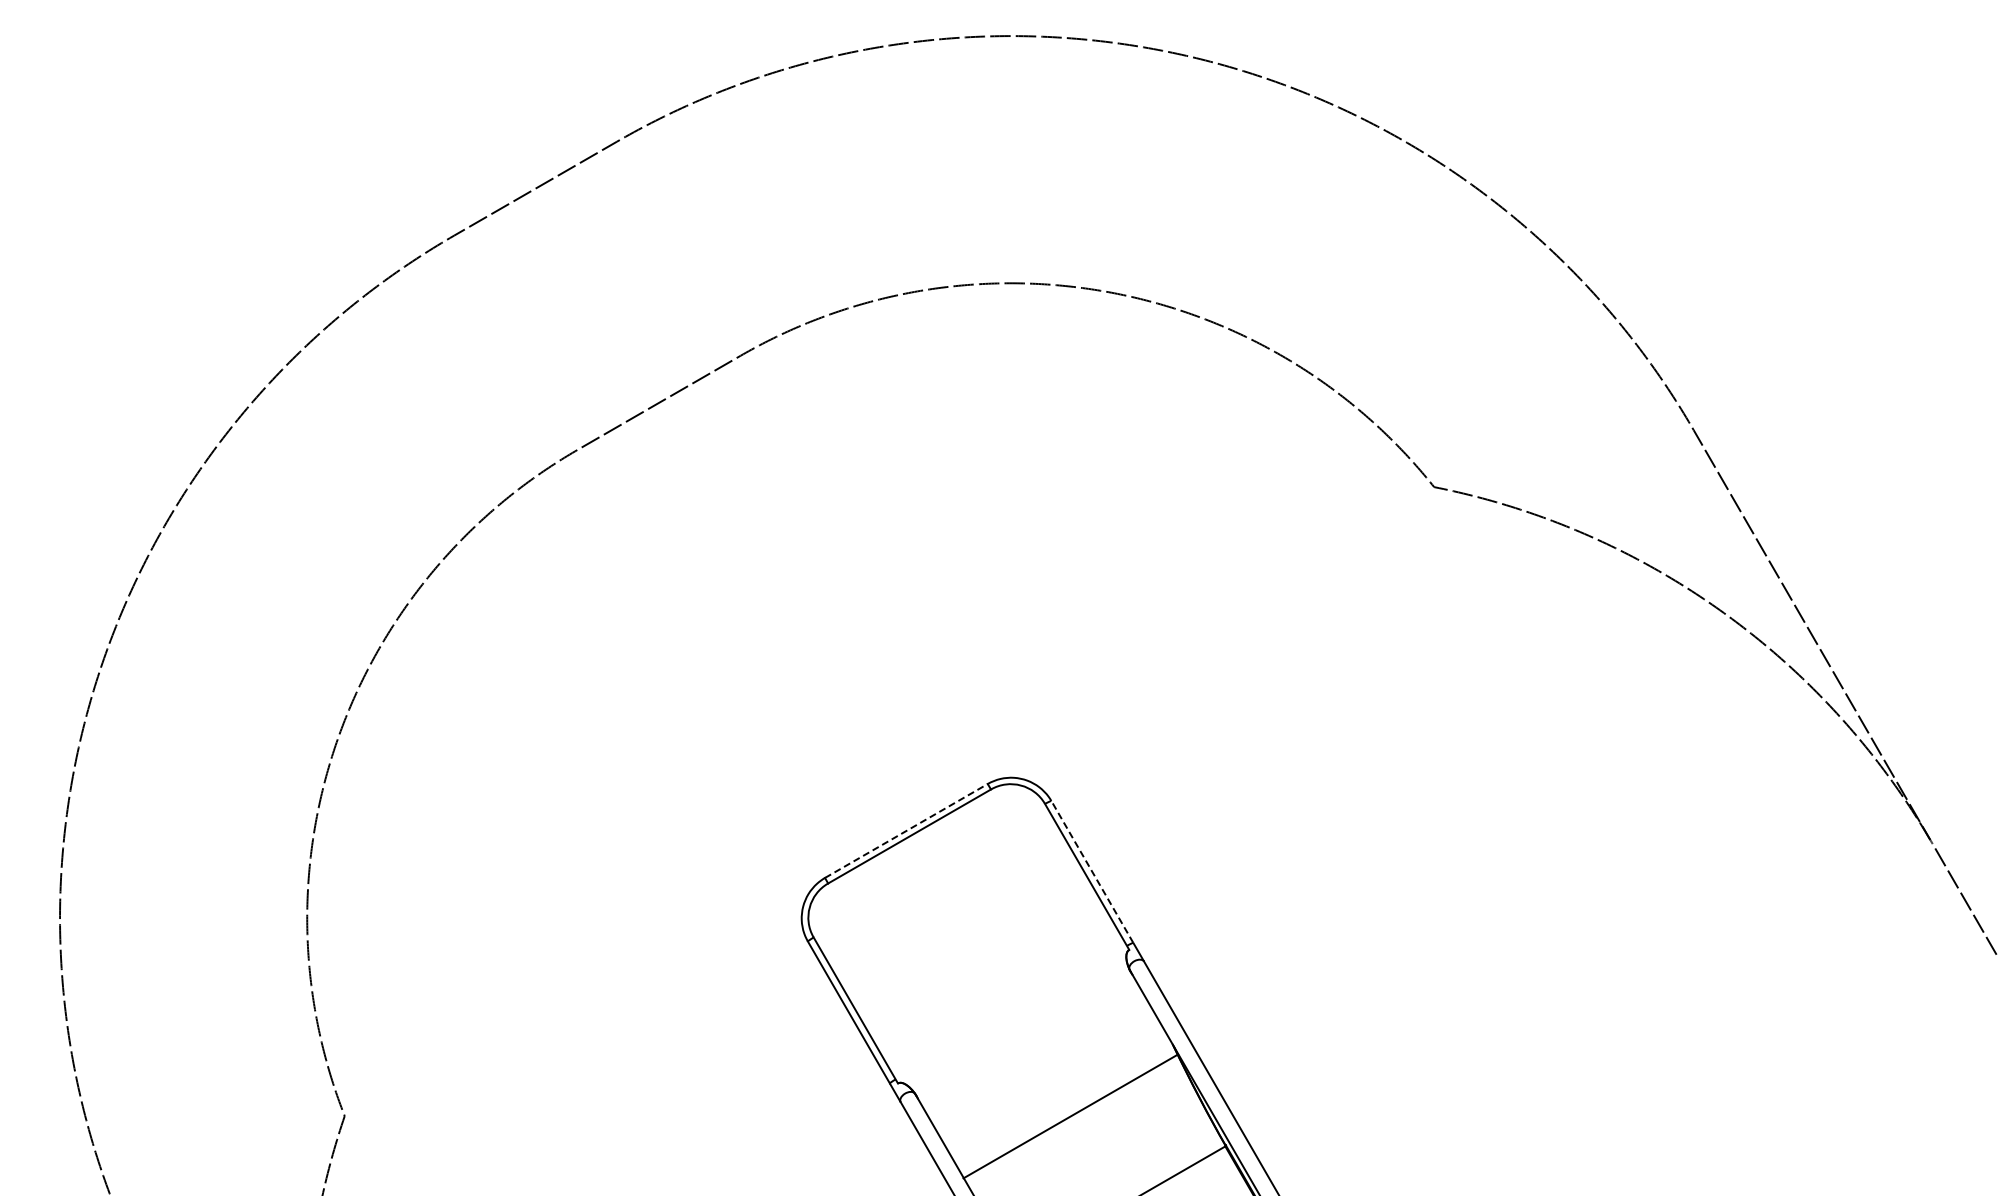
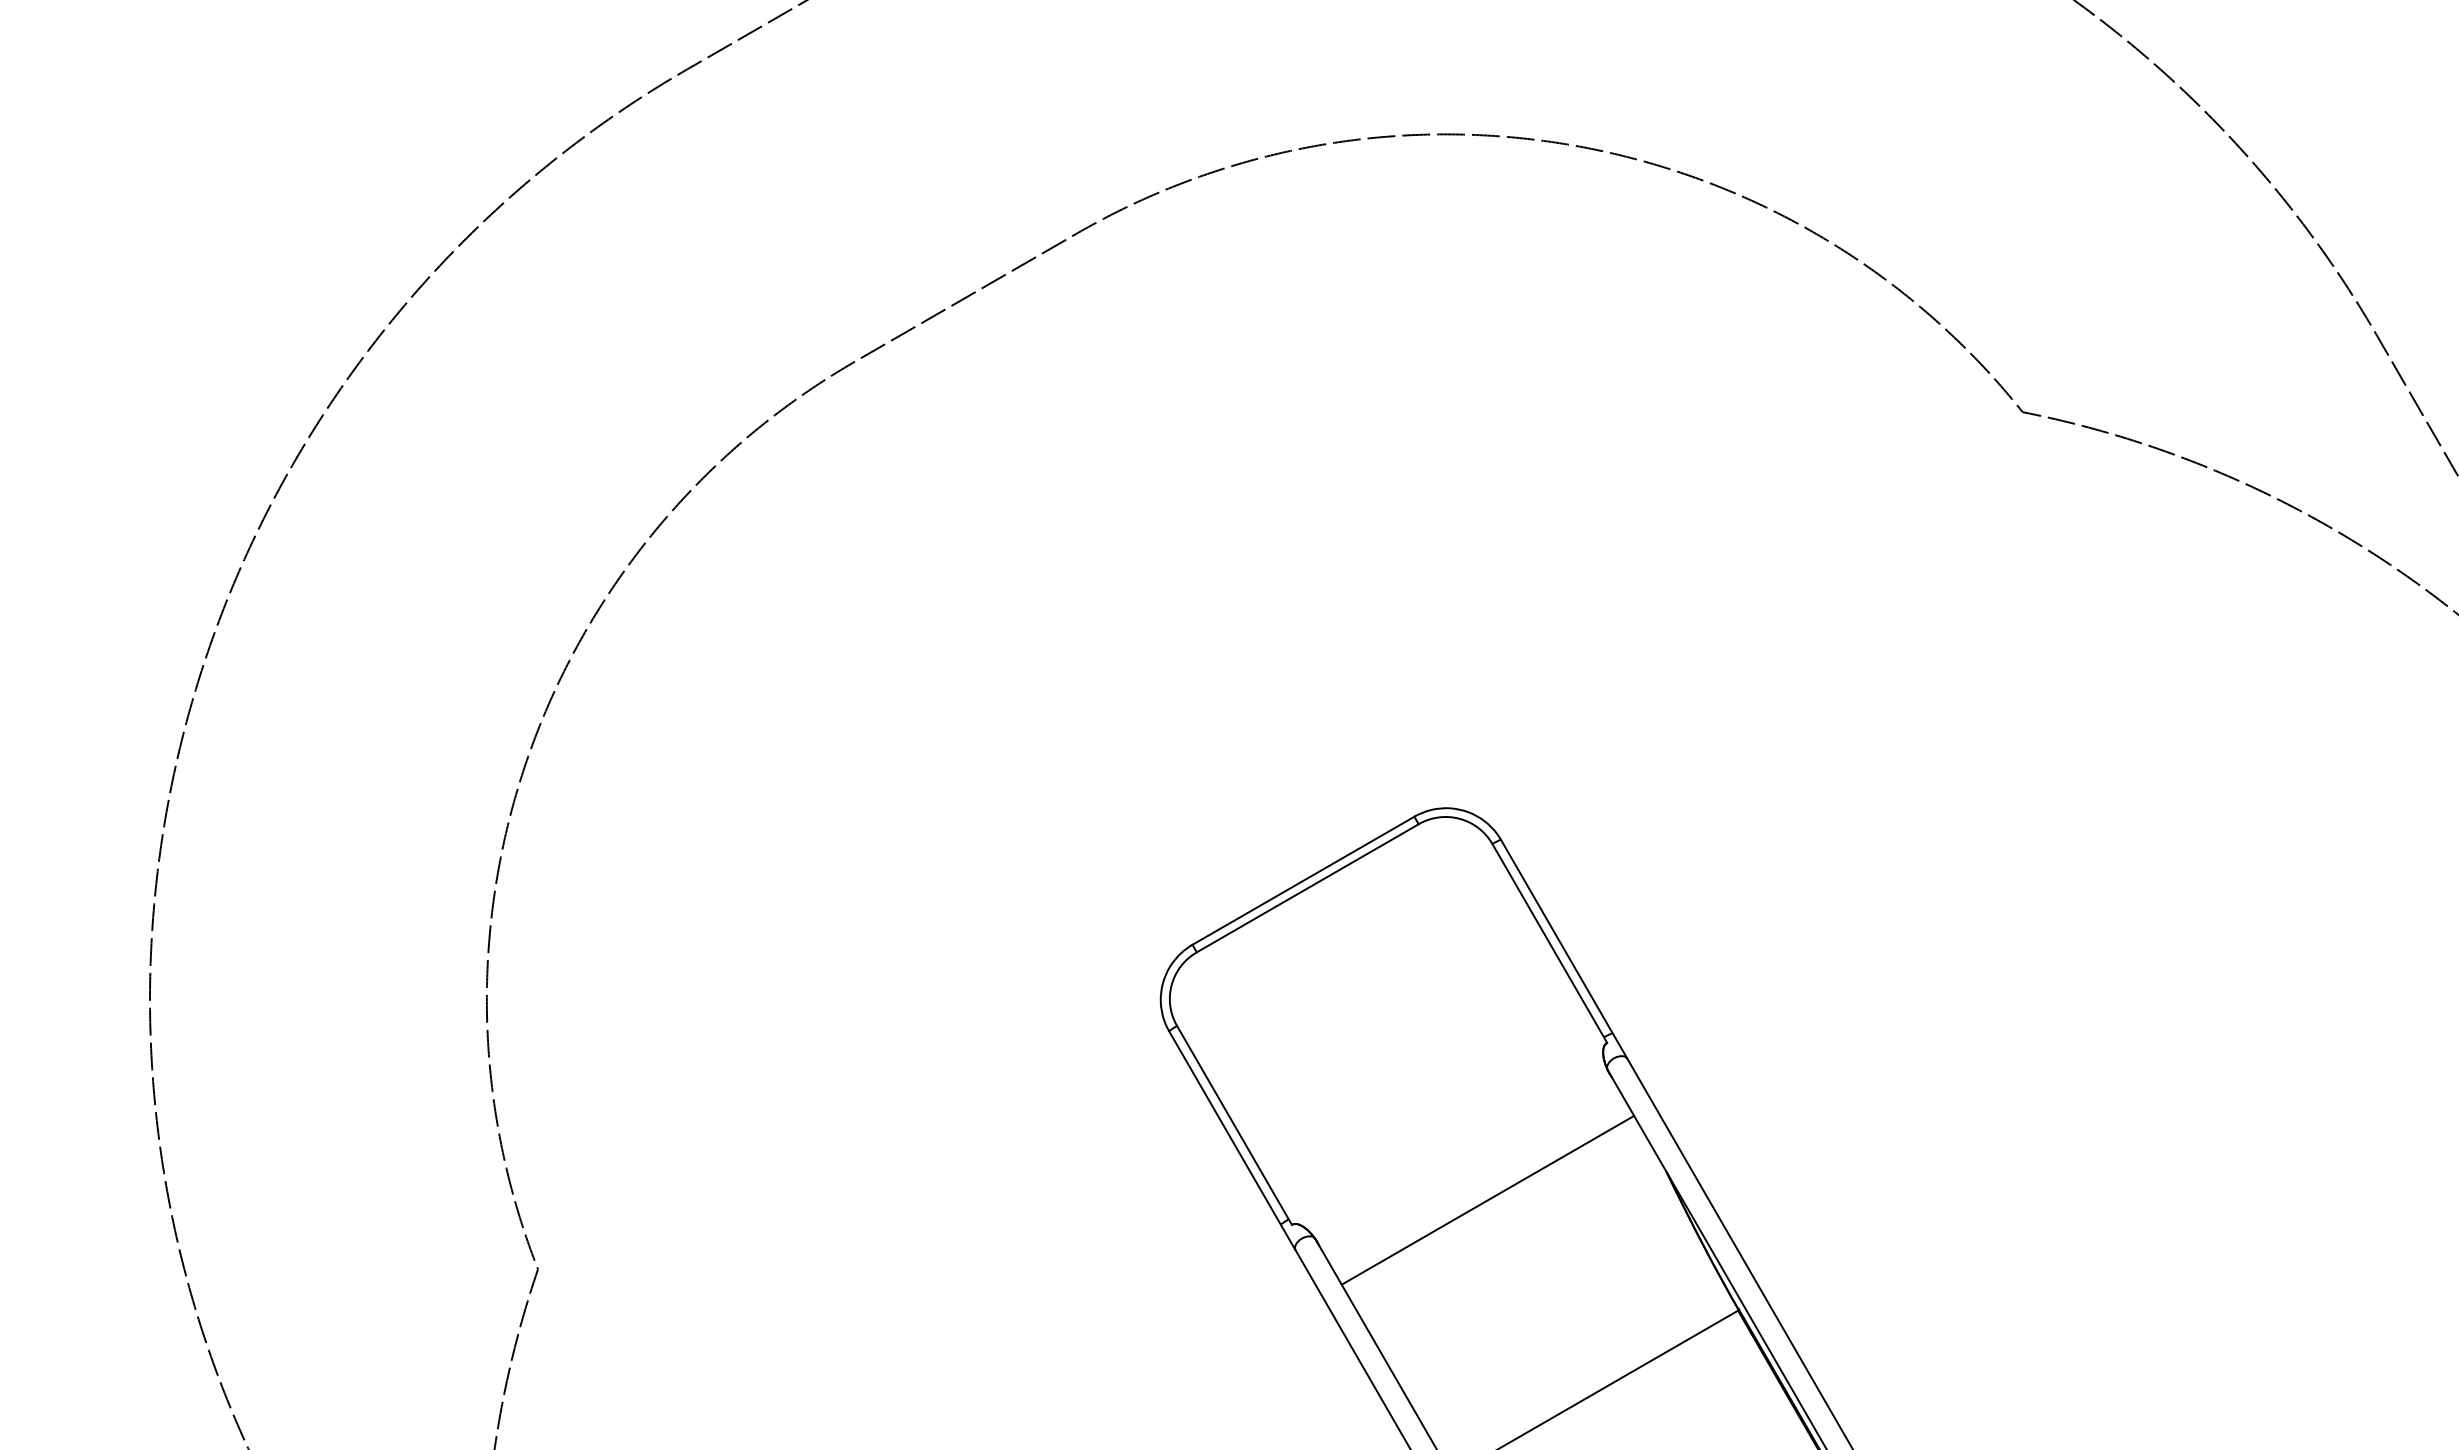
line: (906, 830) -> (1303, 880), dashed -> solid
line: (1092, 871) -> (1557, 936), dashed -> solid
line: (1070, 1116) -> (1487, 1200), moved

